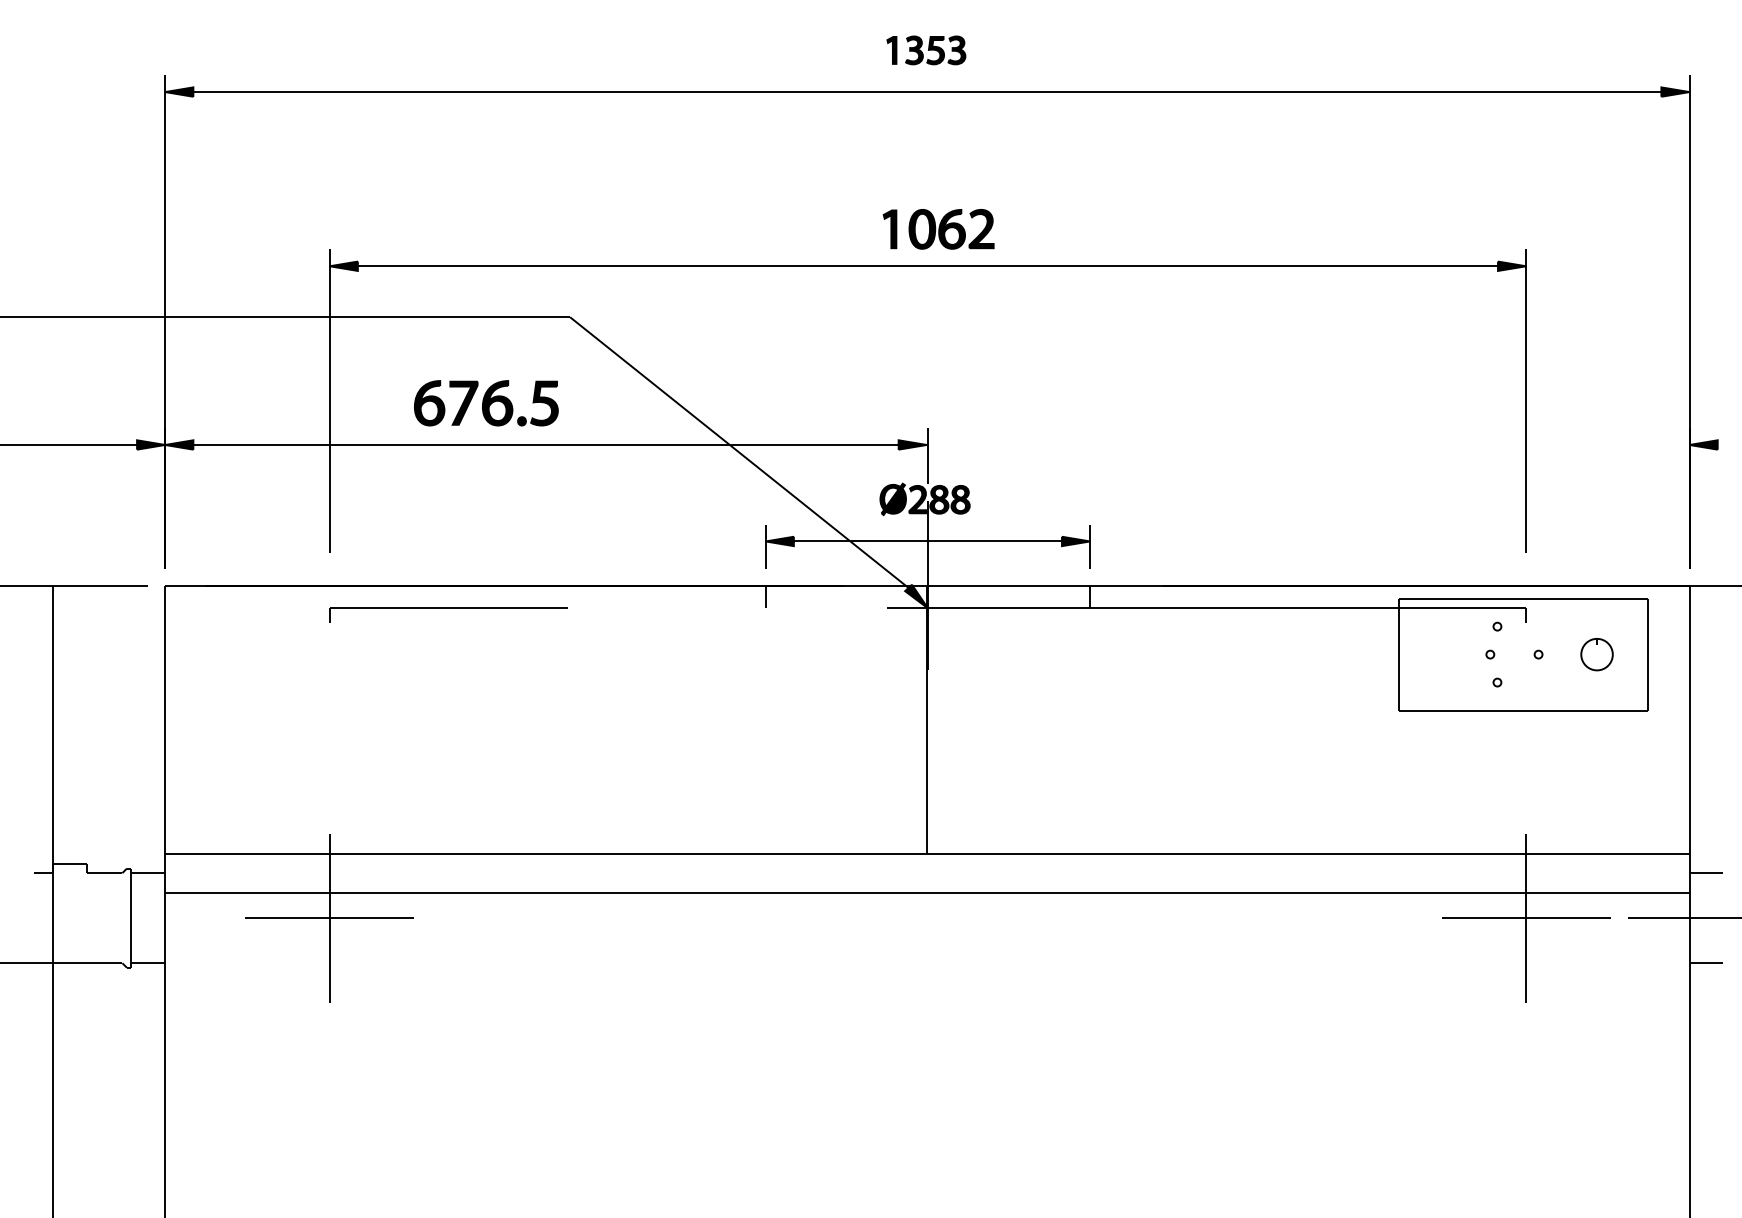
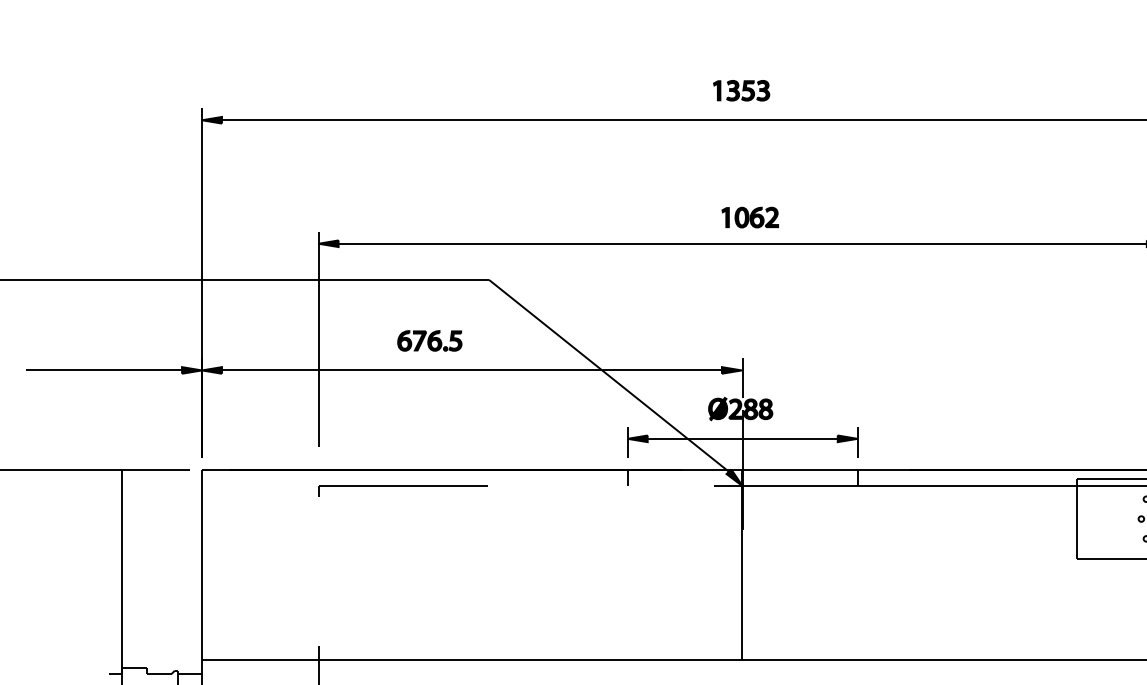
part: (938, 229) -> (750, 217), size x0.71
part: (486, 403) -> (429, 341), size x0.62

